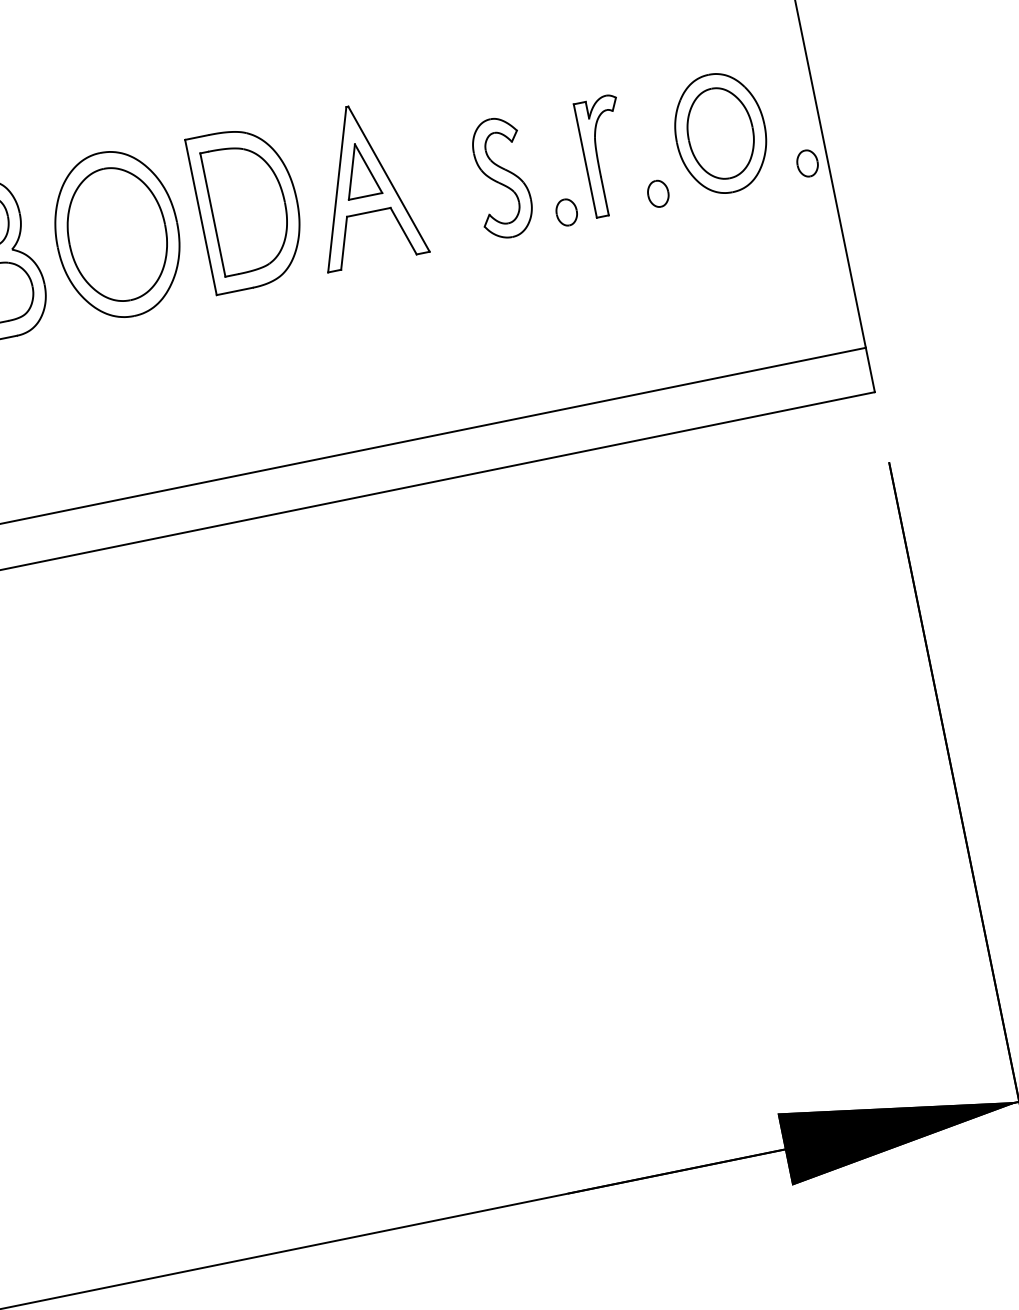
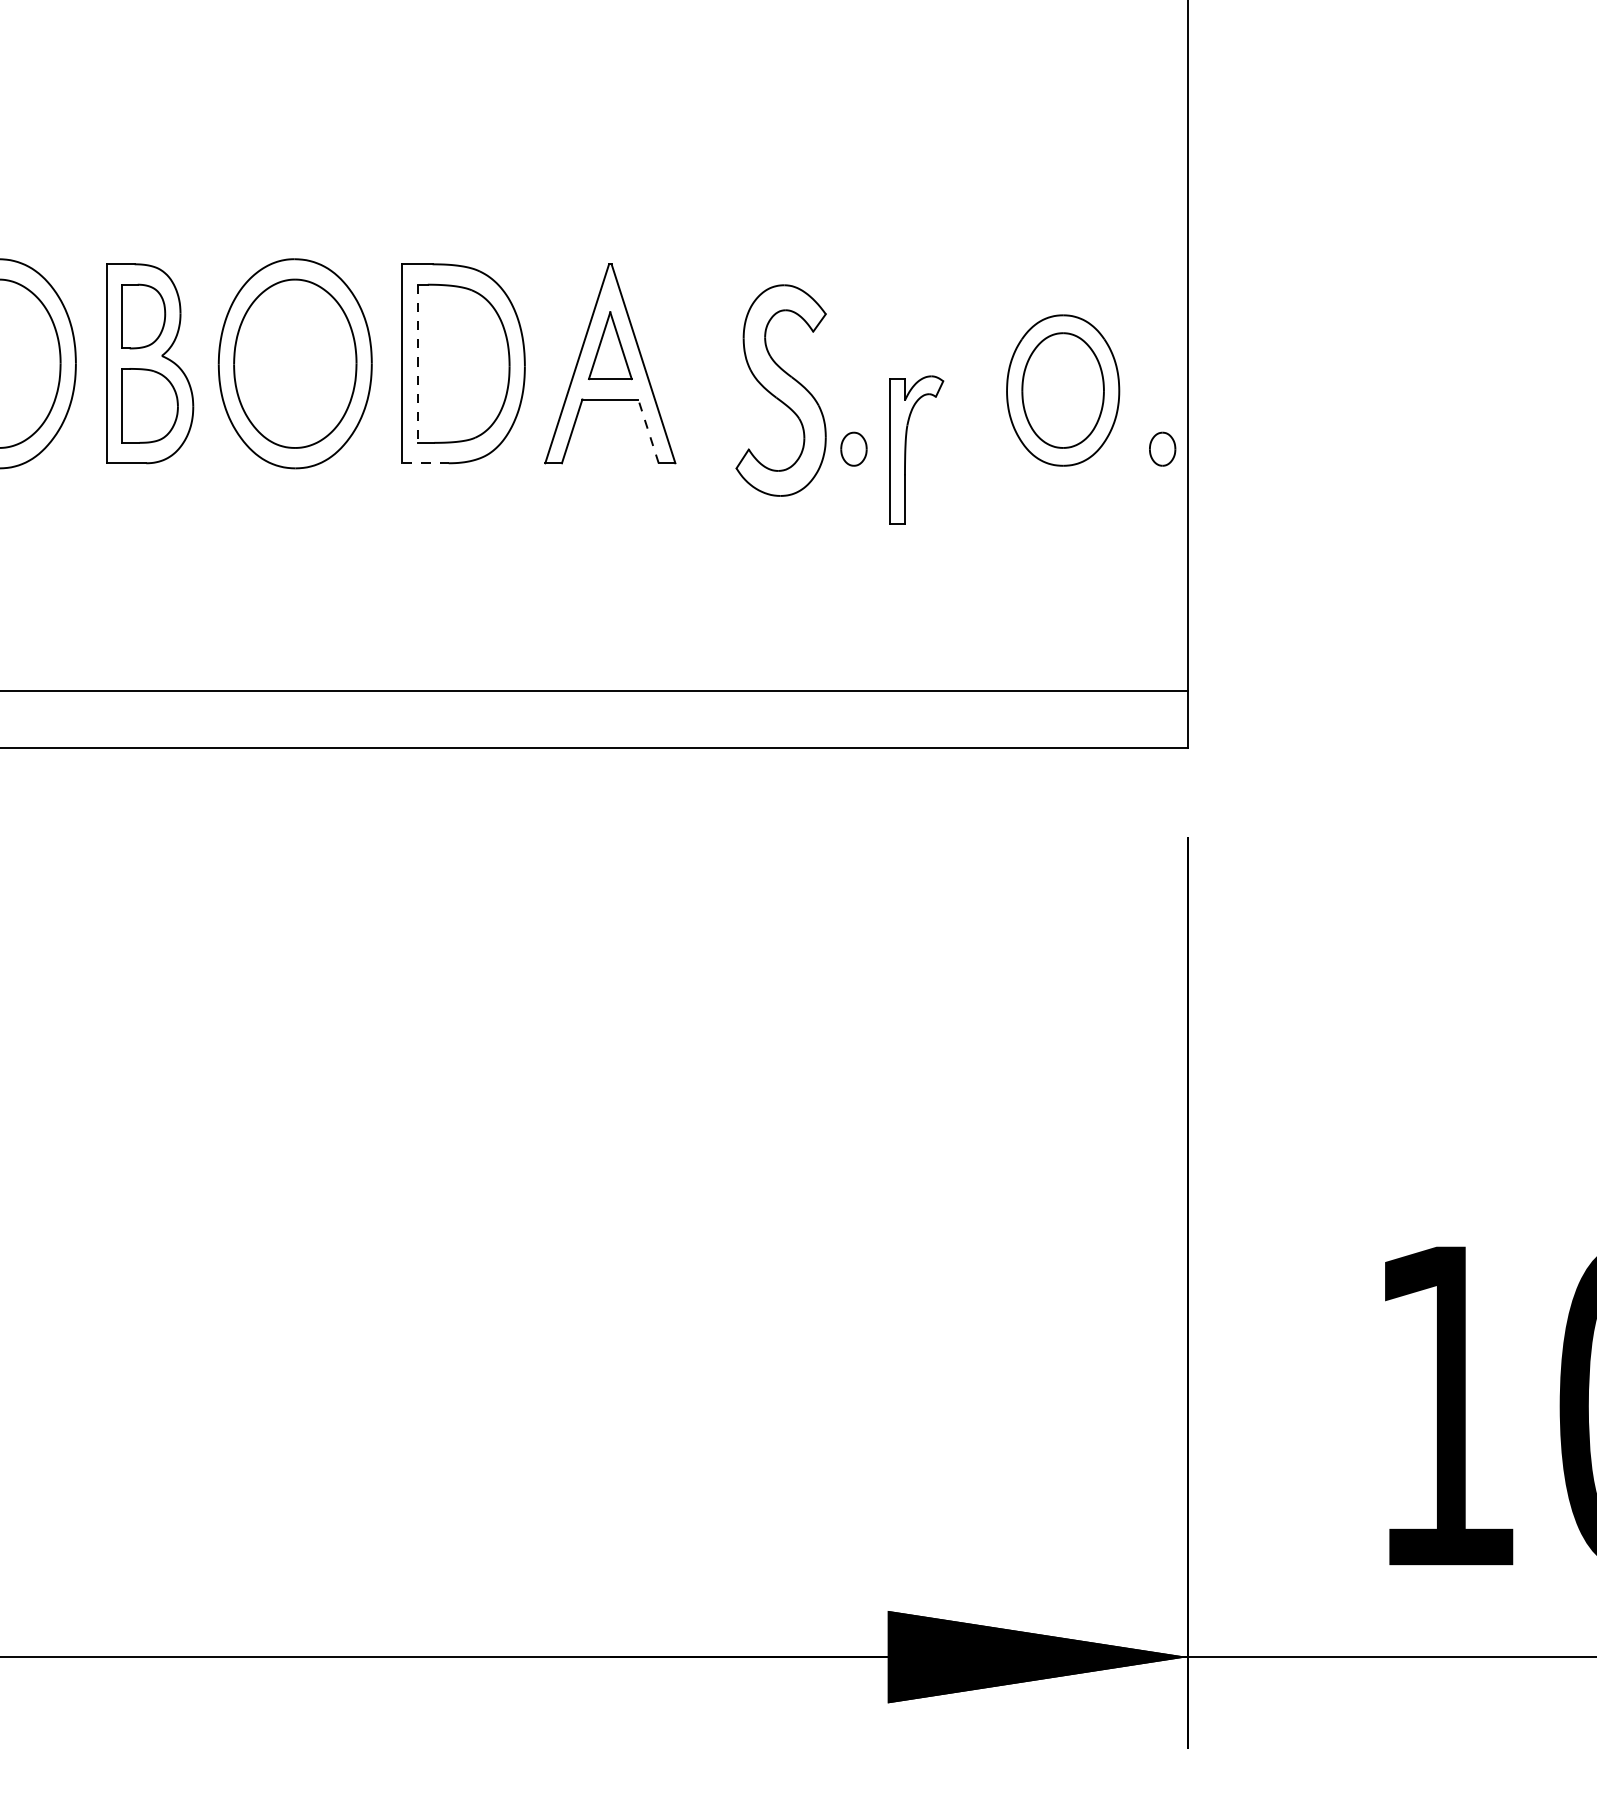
part: (598, 156) -> (906, 449), moved
part: (500, 178) -> (781, 390), size x1.4
part: (657, 193) -> (970, 448), removed
line: (212, 215) -> (417, 364), solid -> dashed
line: (403, 230) -> (648, 430), solid -> dashed
line: (234, 291) -> (425, 463), solid -> dashed

